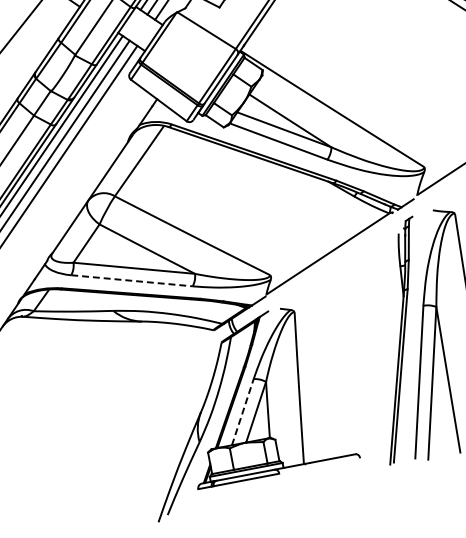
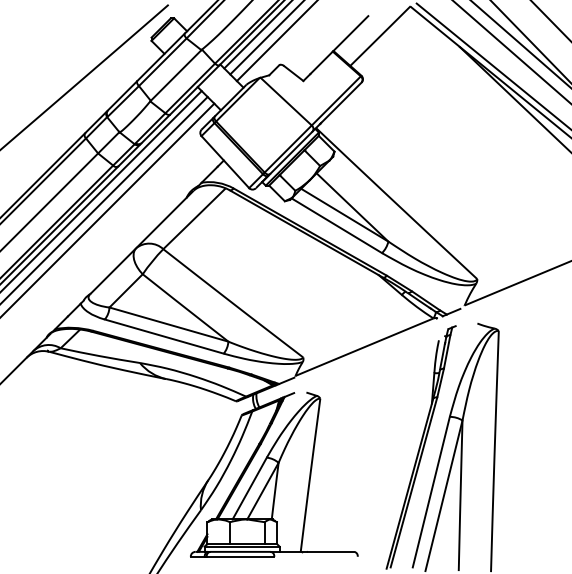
line: (132, 280) -> (164, 336), dashed -> solid
line: (242, 412) -> (249, 488), dashed -> solid

